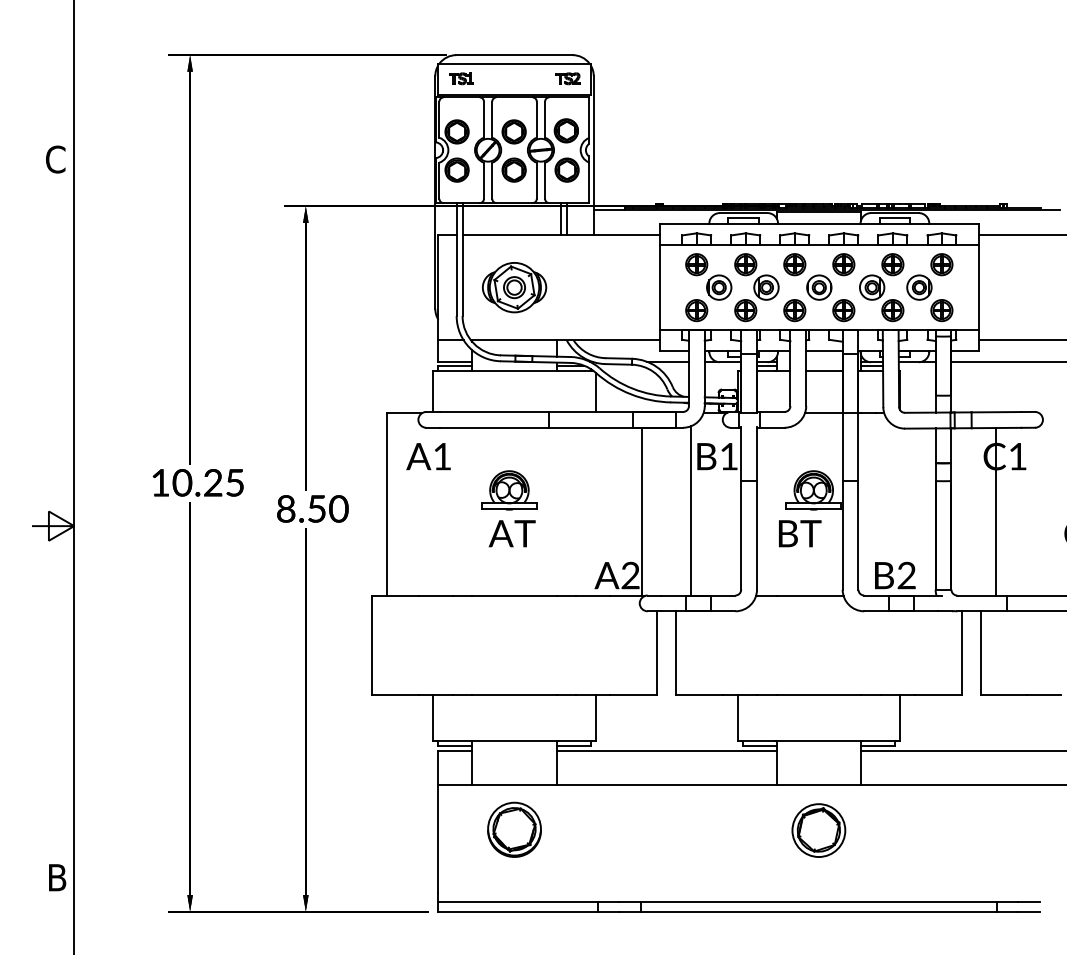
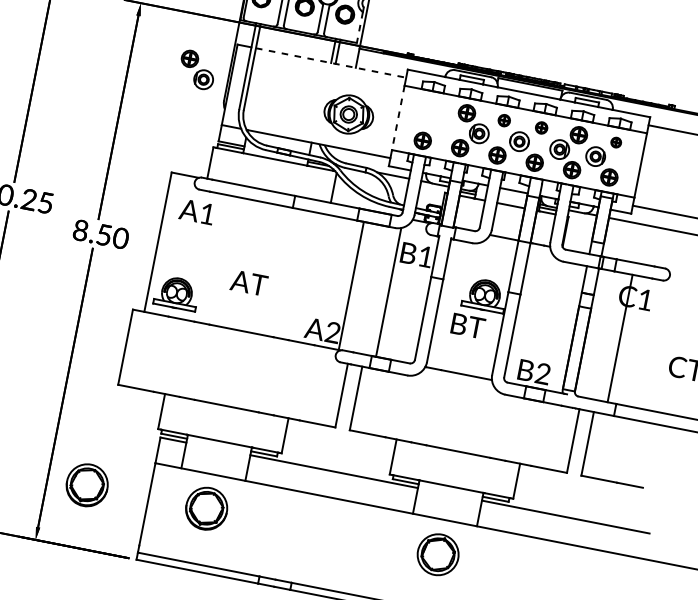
line: (588, 183) -> (359, 28), solid -> dashed
line: (561, 234) -> (331, 62), solid -> dashed
part: (794, 264) -> (504, 120), size x0.7
part: (843, 264) -> (541, 127), size x0.7
part: (941, 264) -> (615, 142), size x0.6
part: (708, 276) -> (197, 69), moved
part: (514, 287) -> (348, 114), moved
line: (660, 288) -> (398, 118), solid -> dashed
part: (509, 490) -> (177, 293), moved
part: (357, 829) -> (87, 485), added

